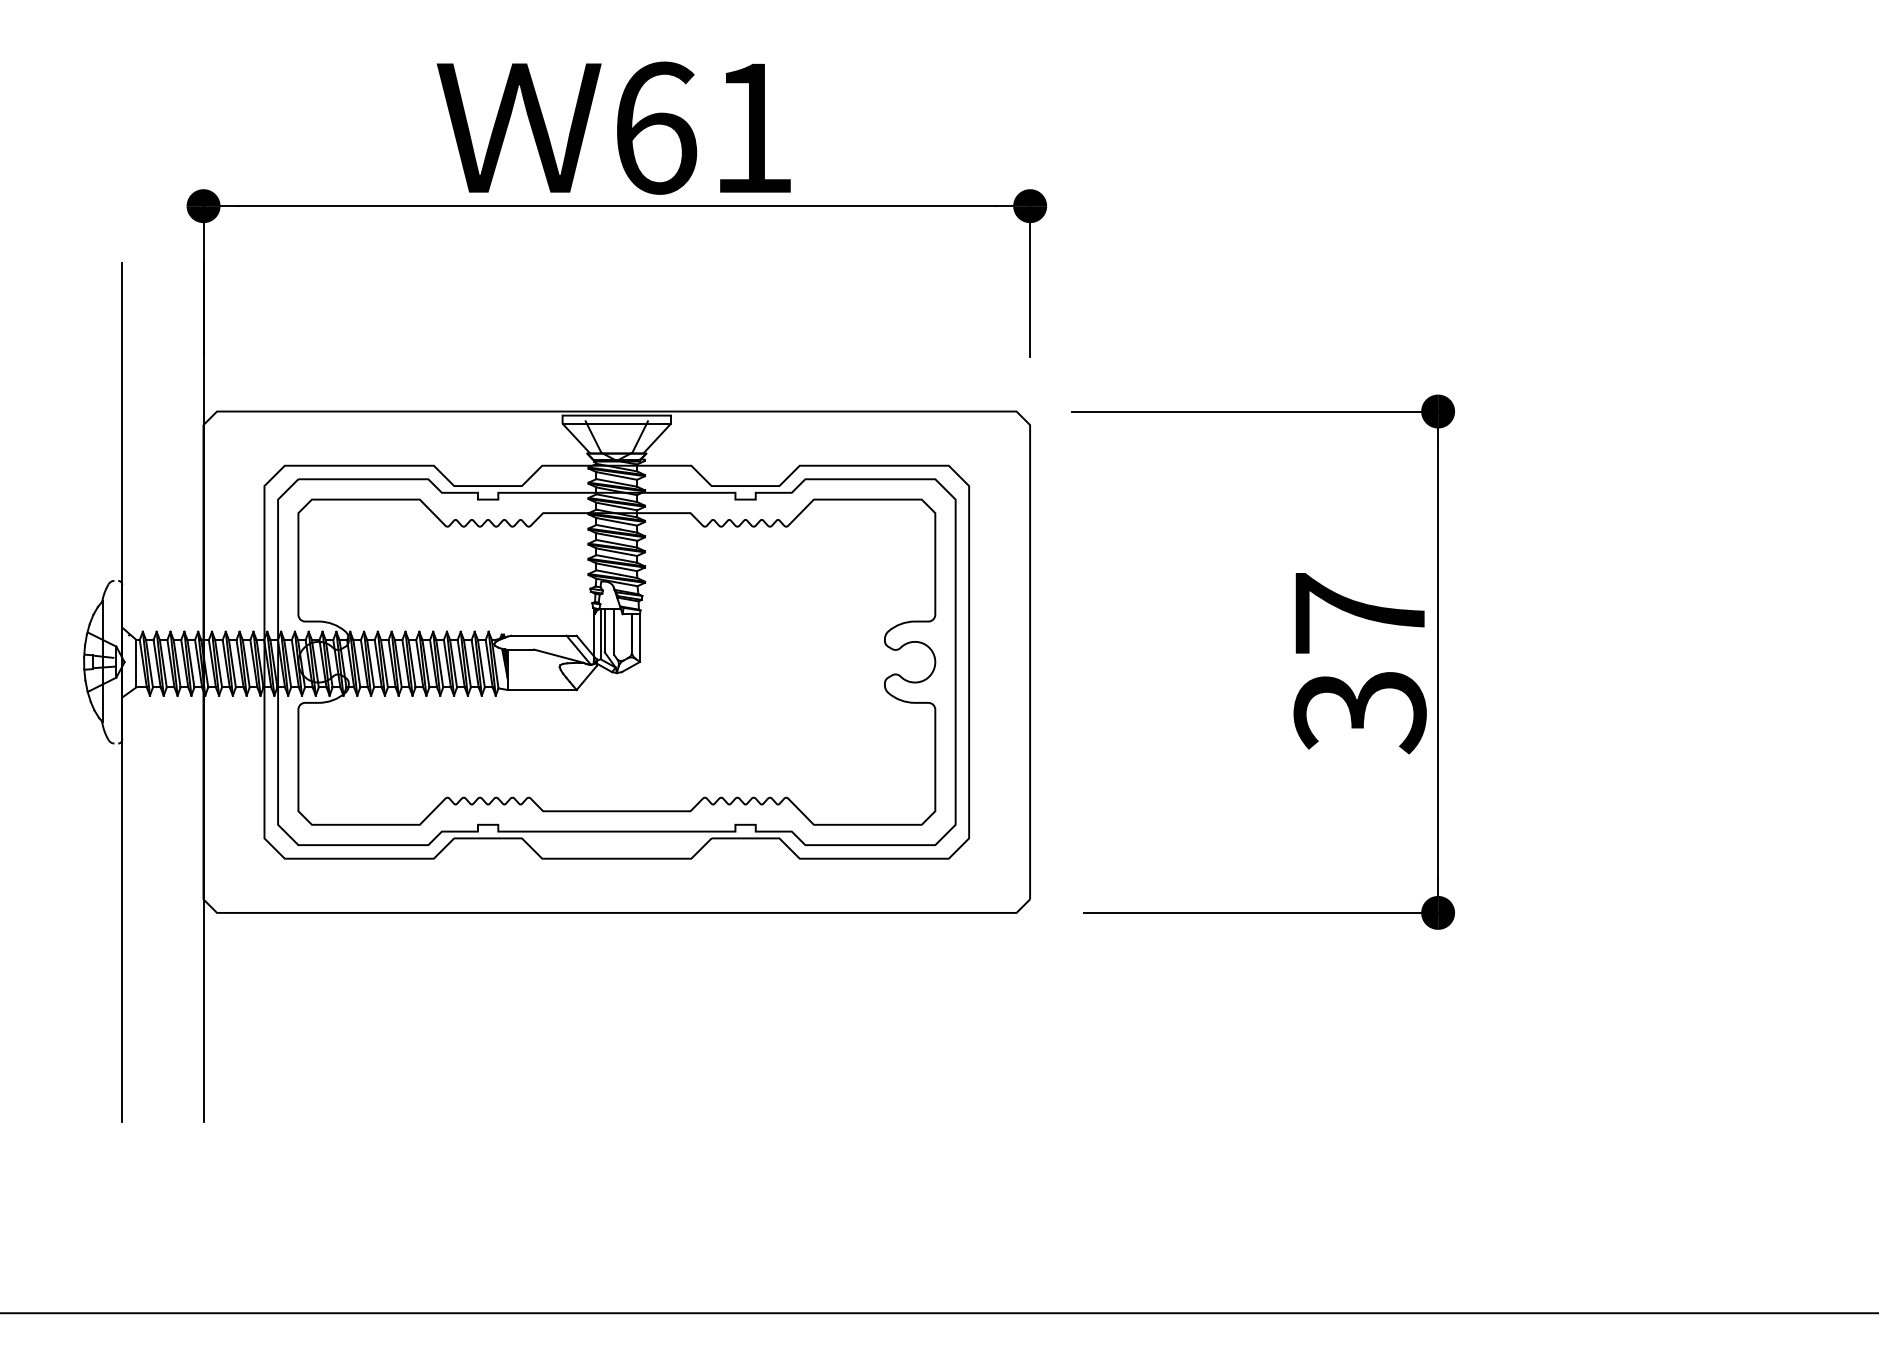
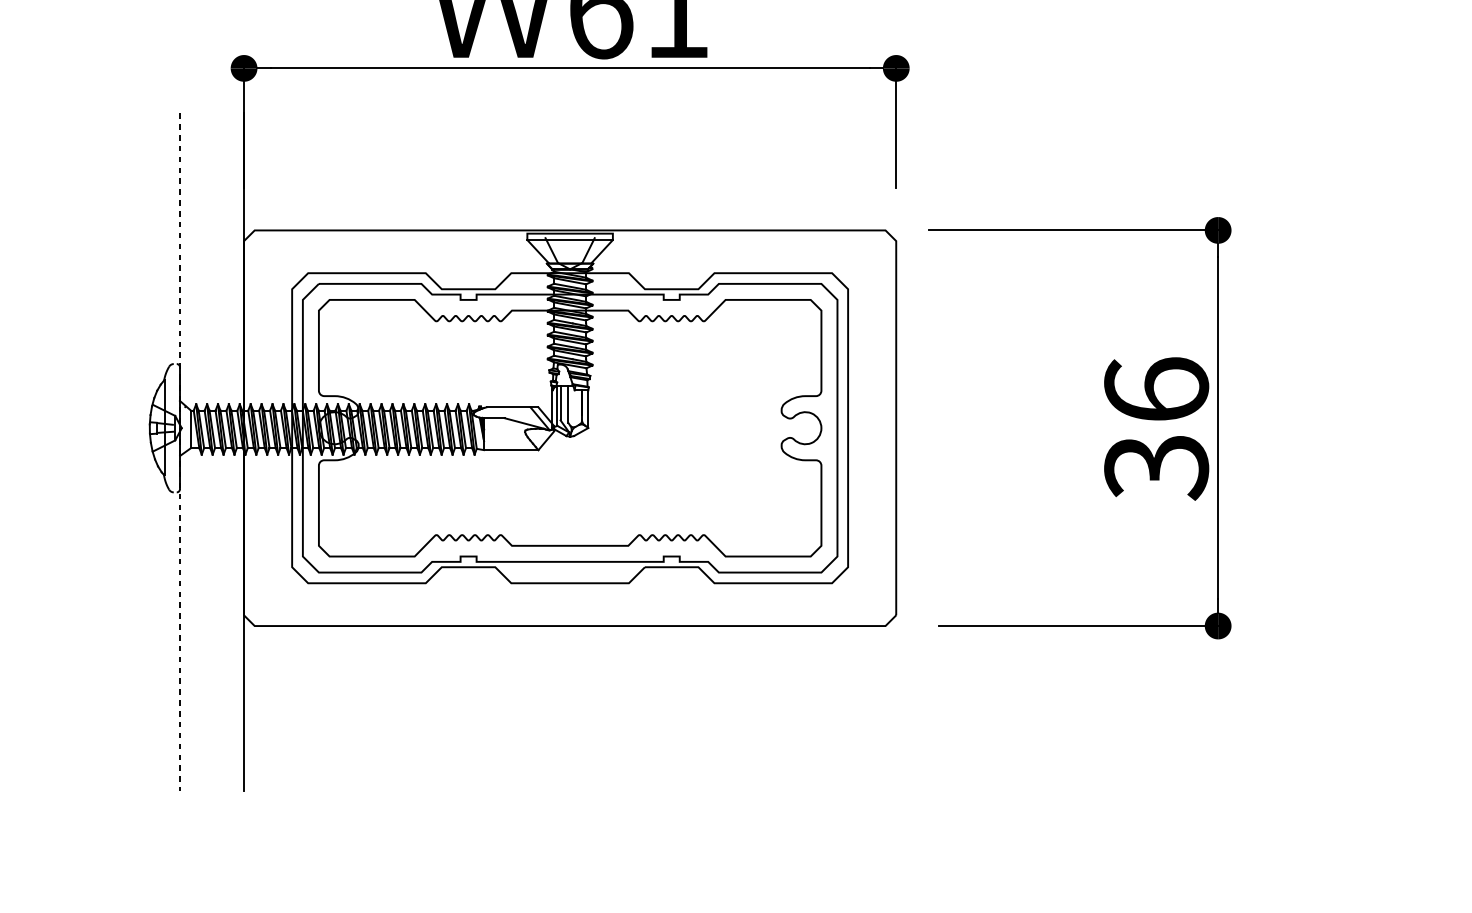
text: (1359, 612) -> (1156, 389), 37 -> 36
line: (122, 692) -> (180, 452), solid -> dashed

